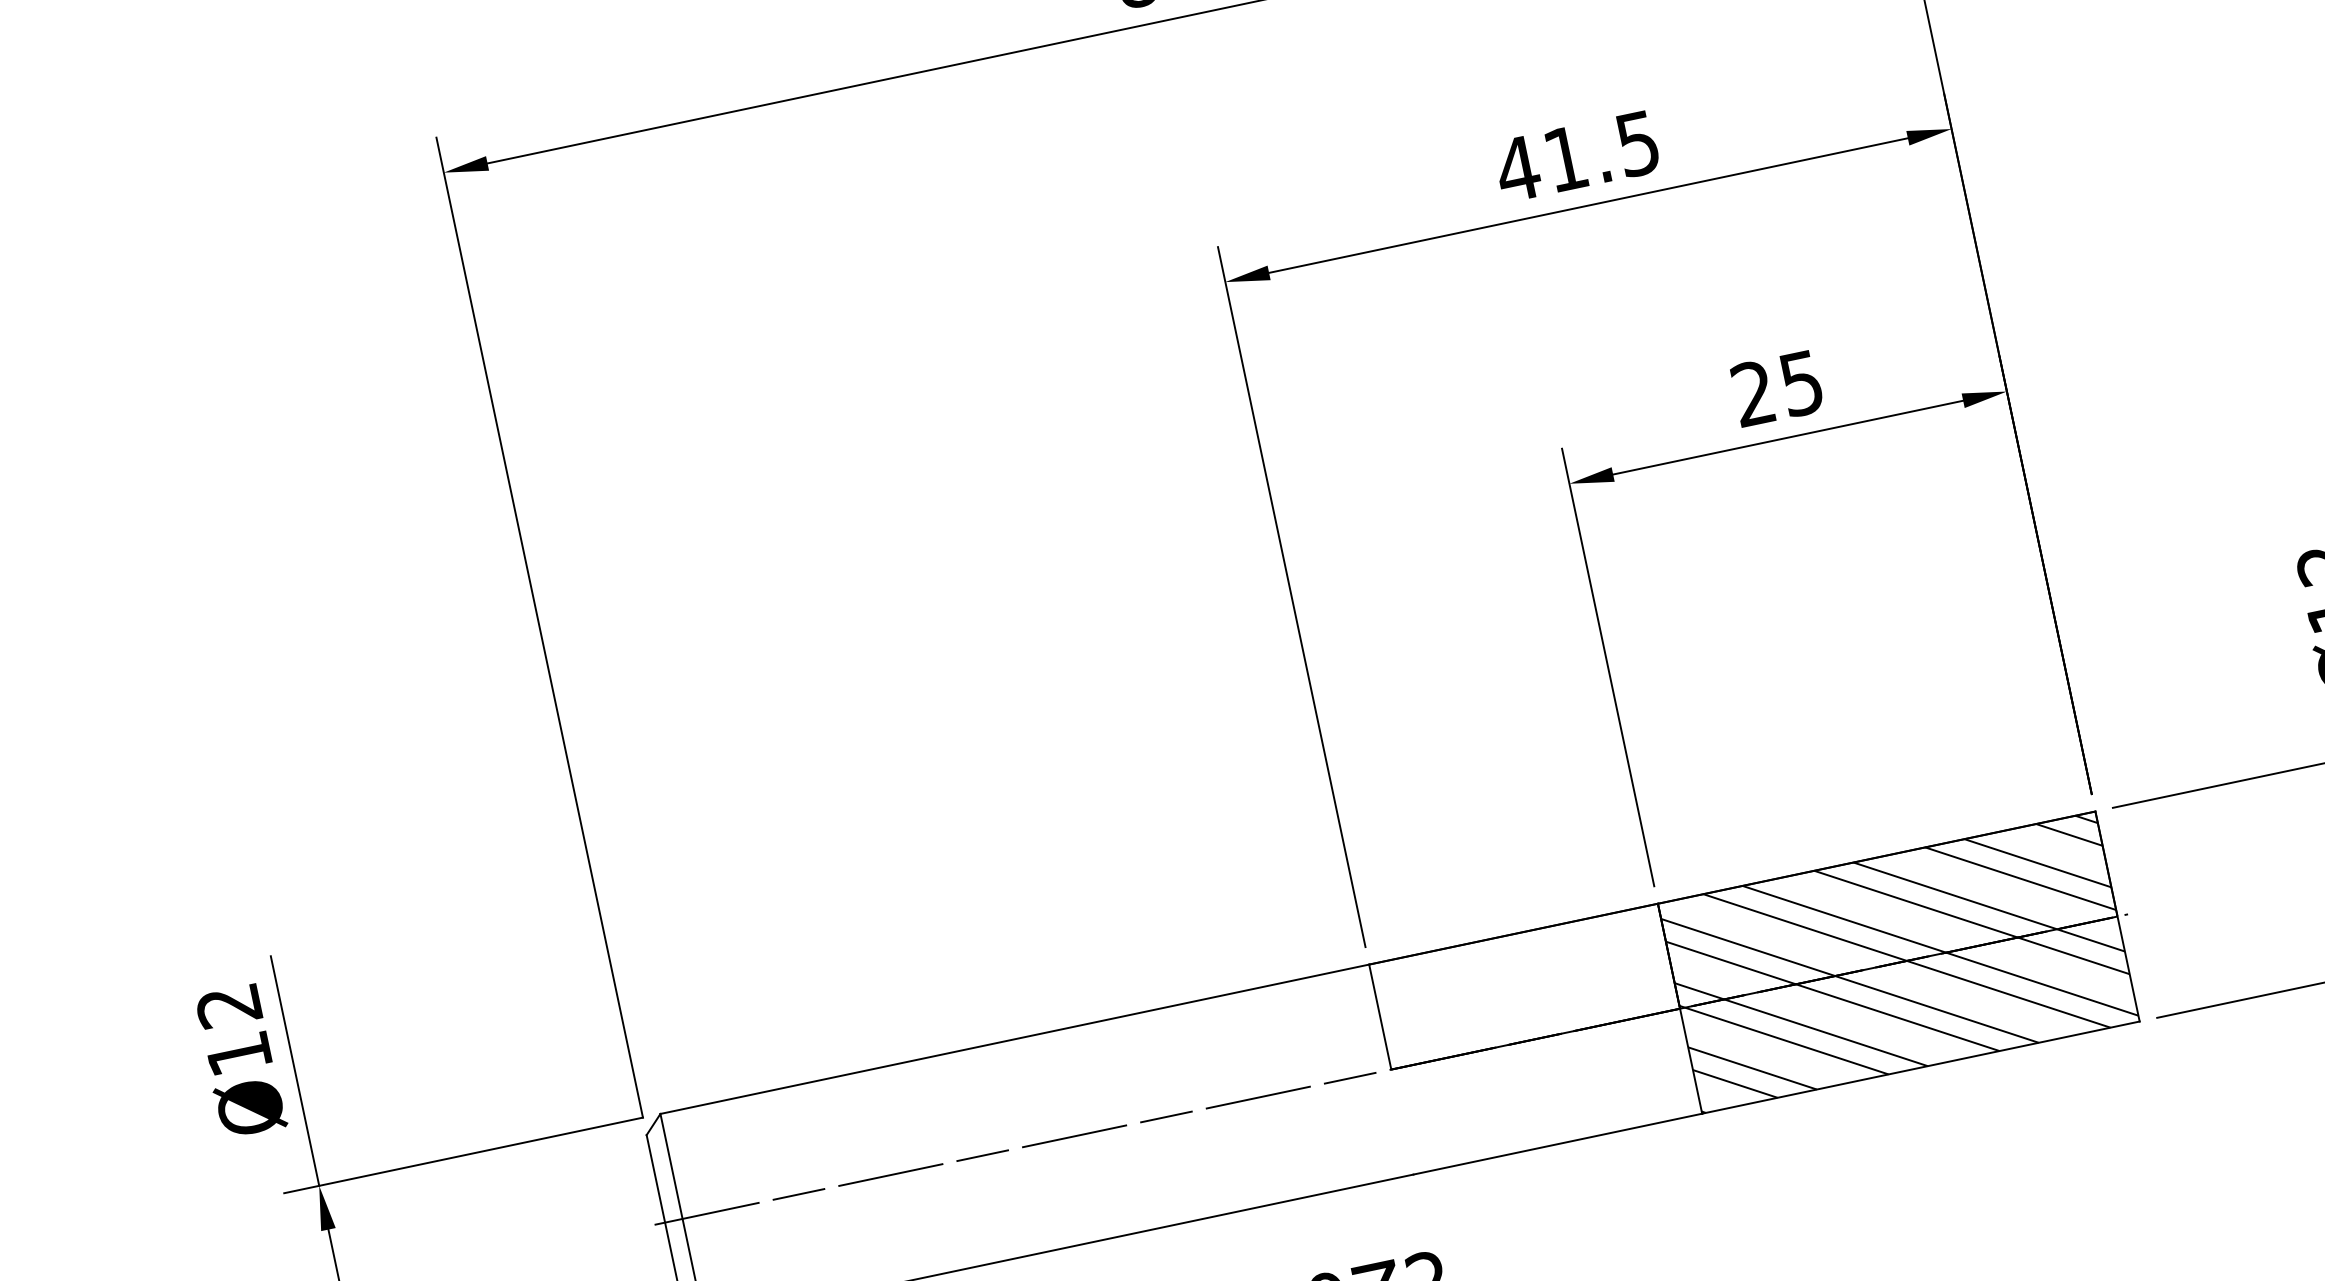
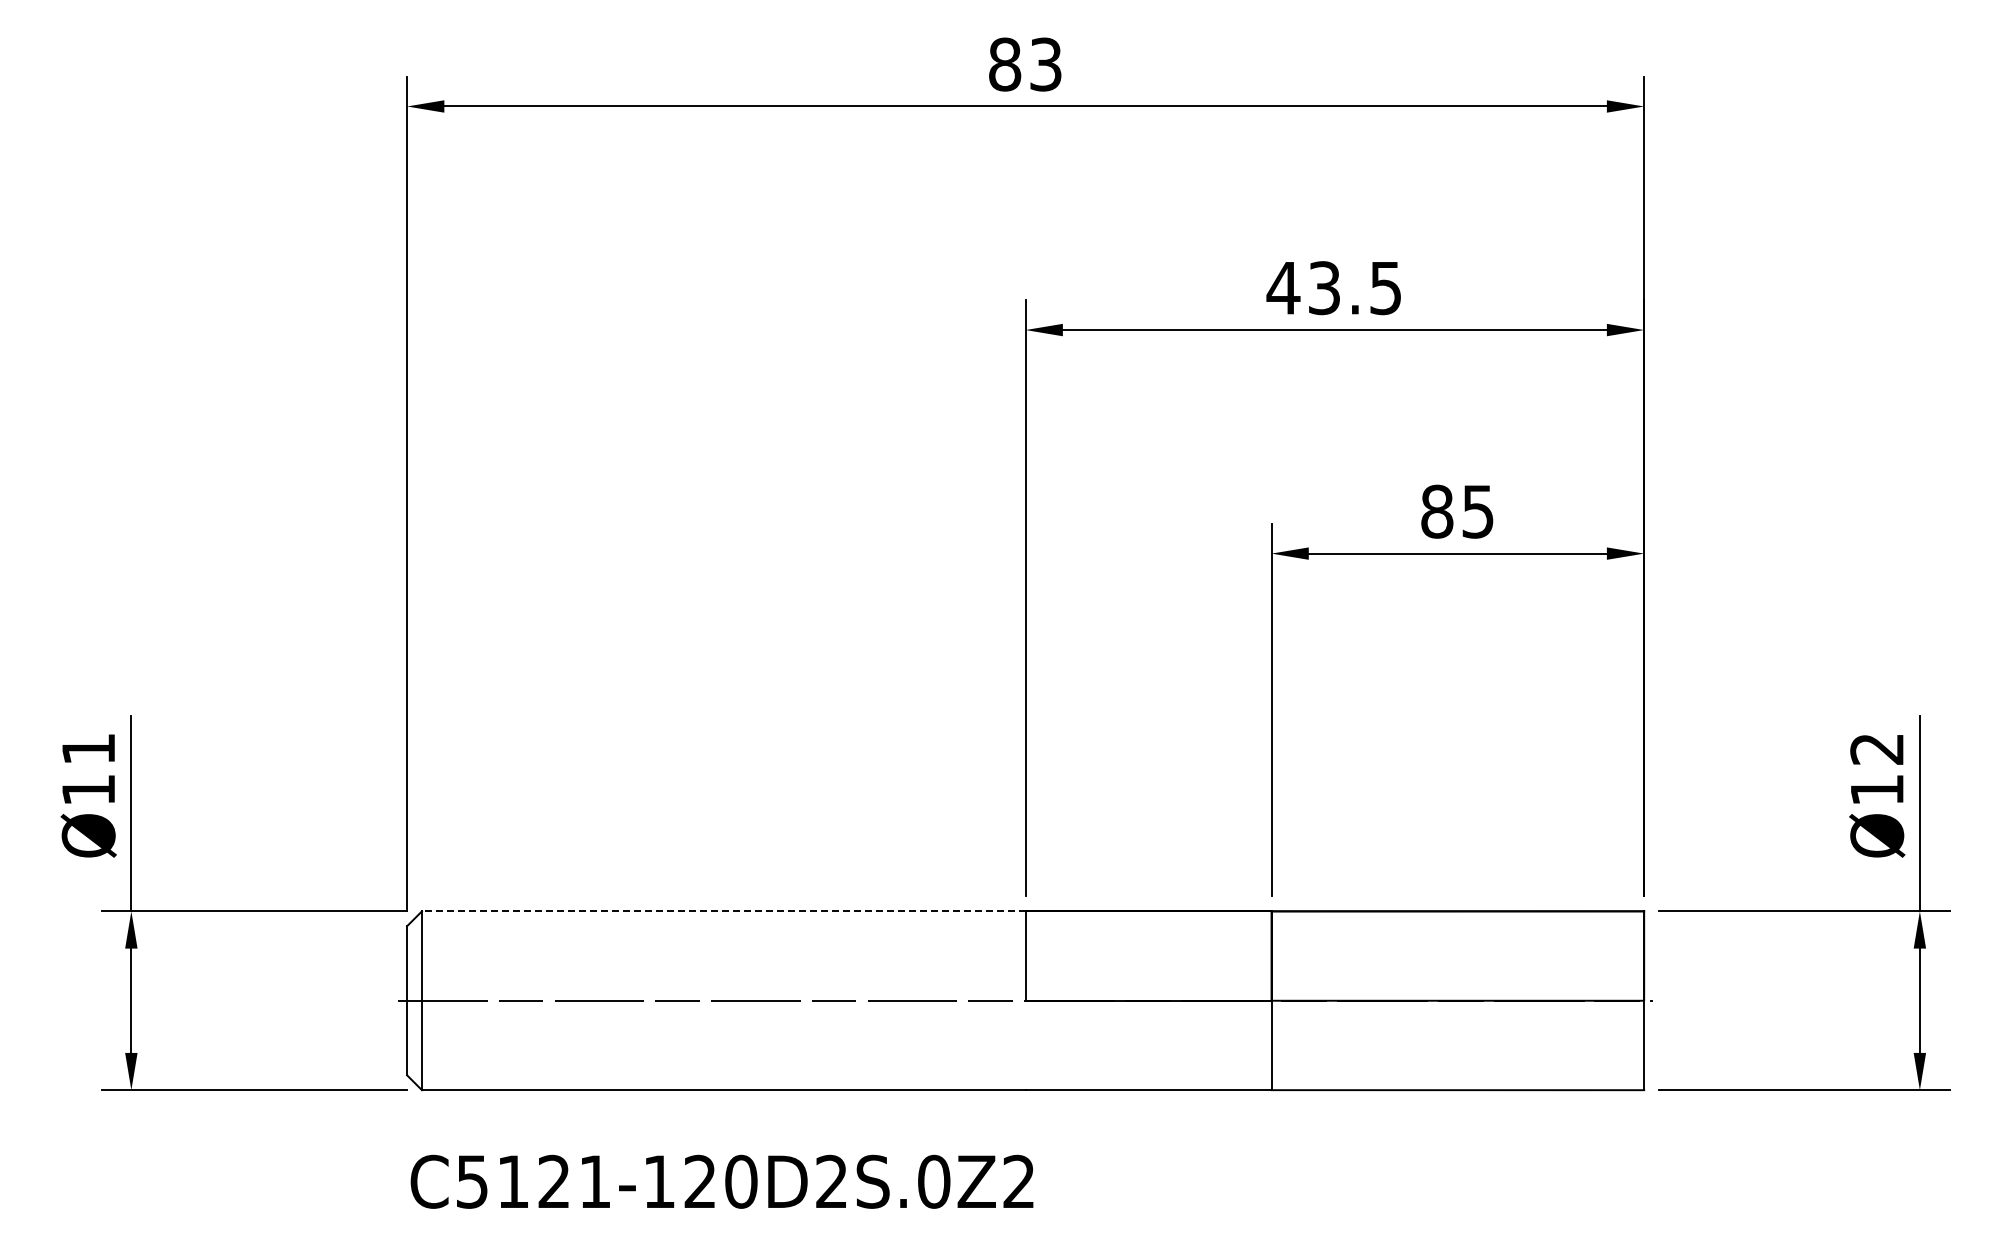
text: (1566, 159) -> (1324, 288), 41.5 -> 43.5
text: (1753, 393) -> (1437, 511), 25 -> 85
hatch: (1898, 962) -> (1457, 1000), removed
text: (227, 1006) -> (87, 749), Ø12 -> Ø11
line: (1014, 1039) -> (723, 911), solid -> dashed

